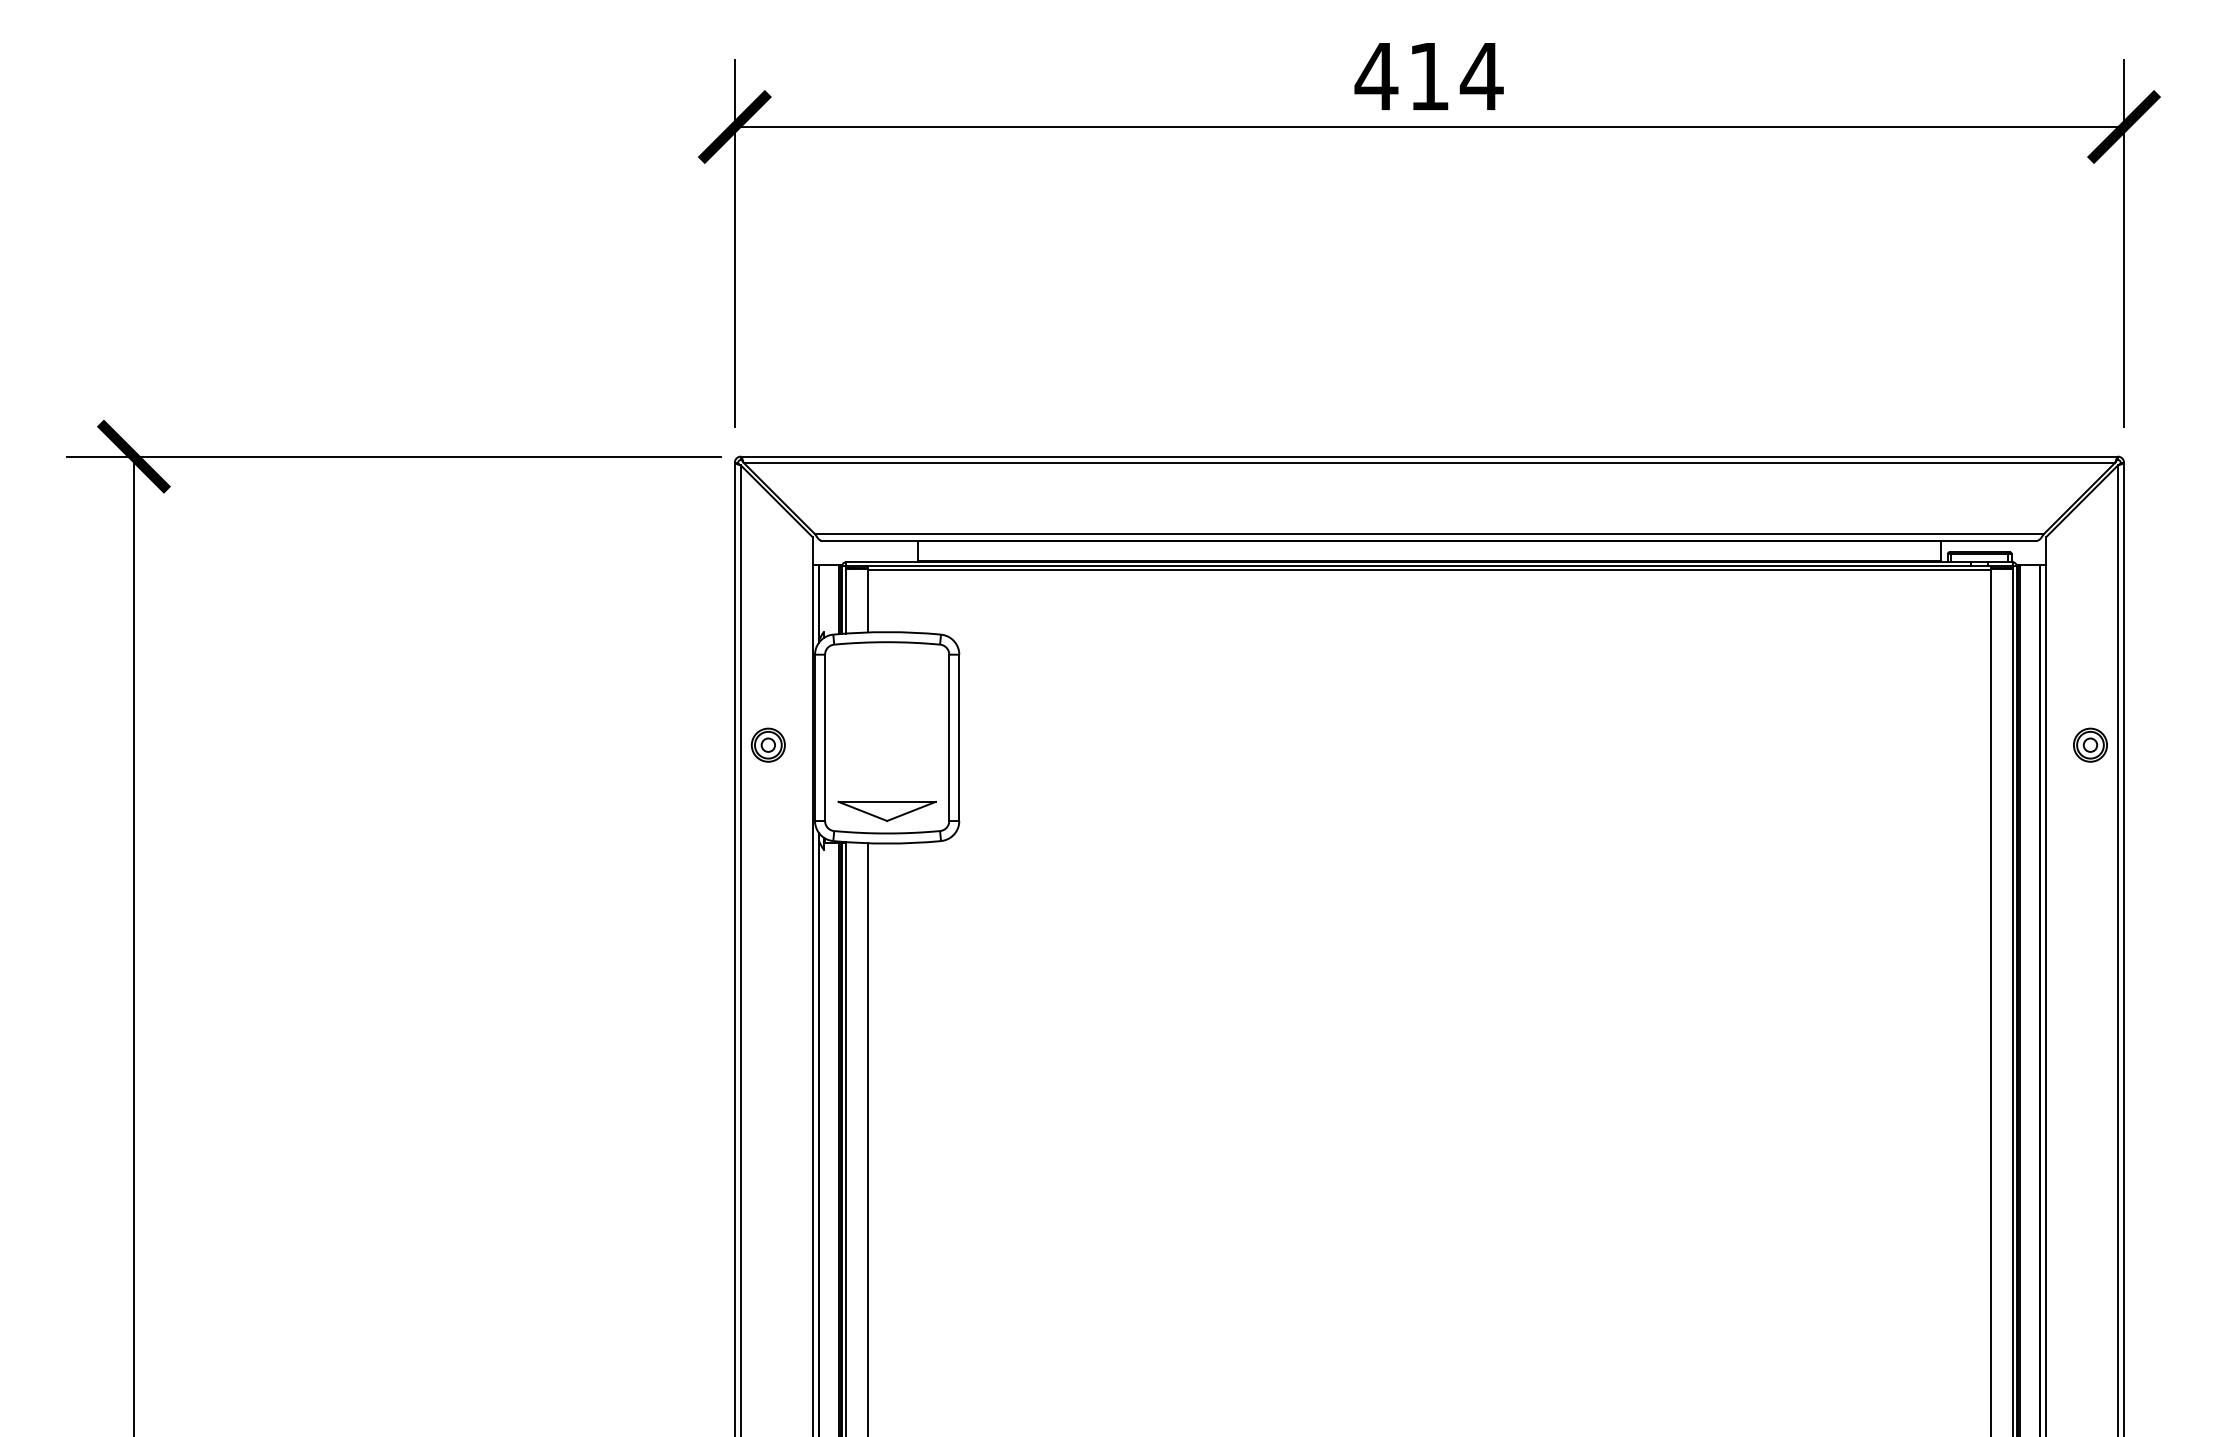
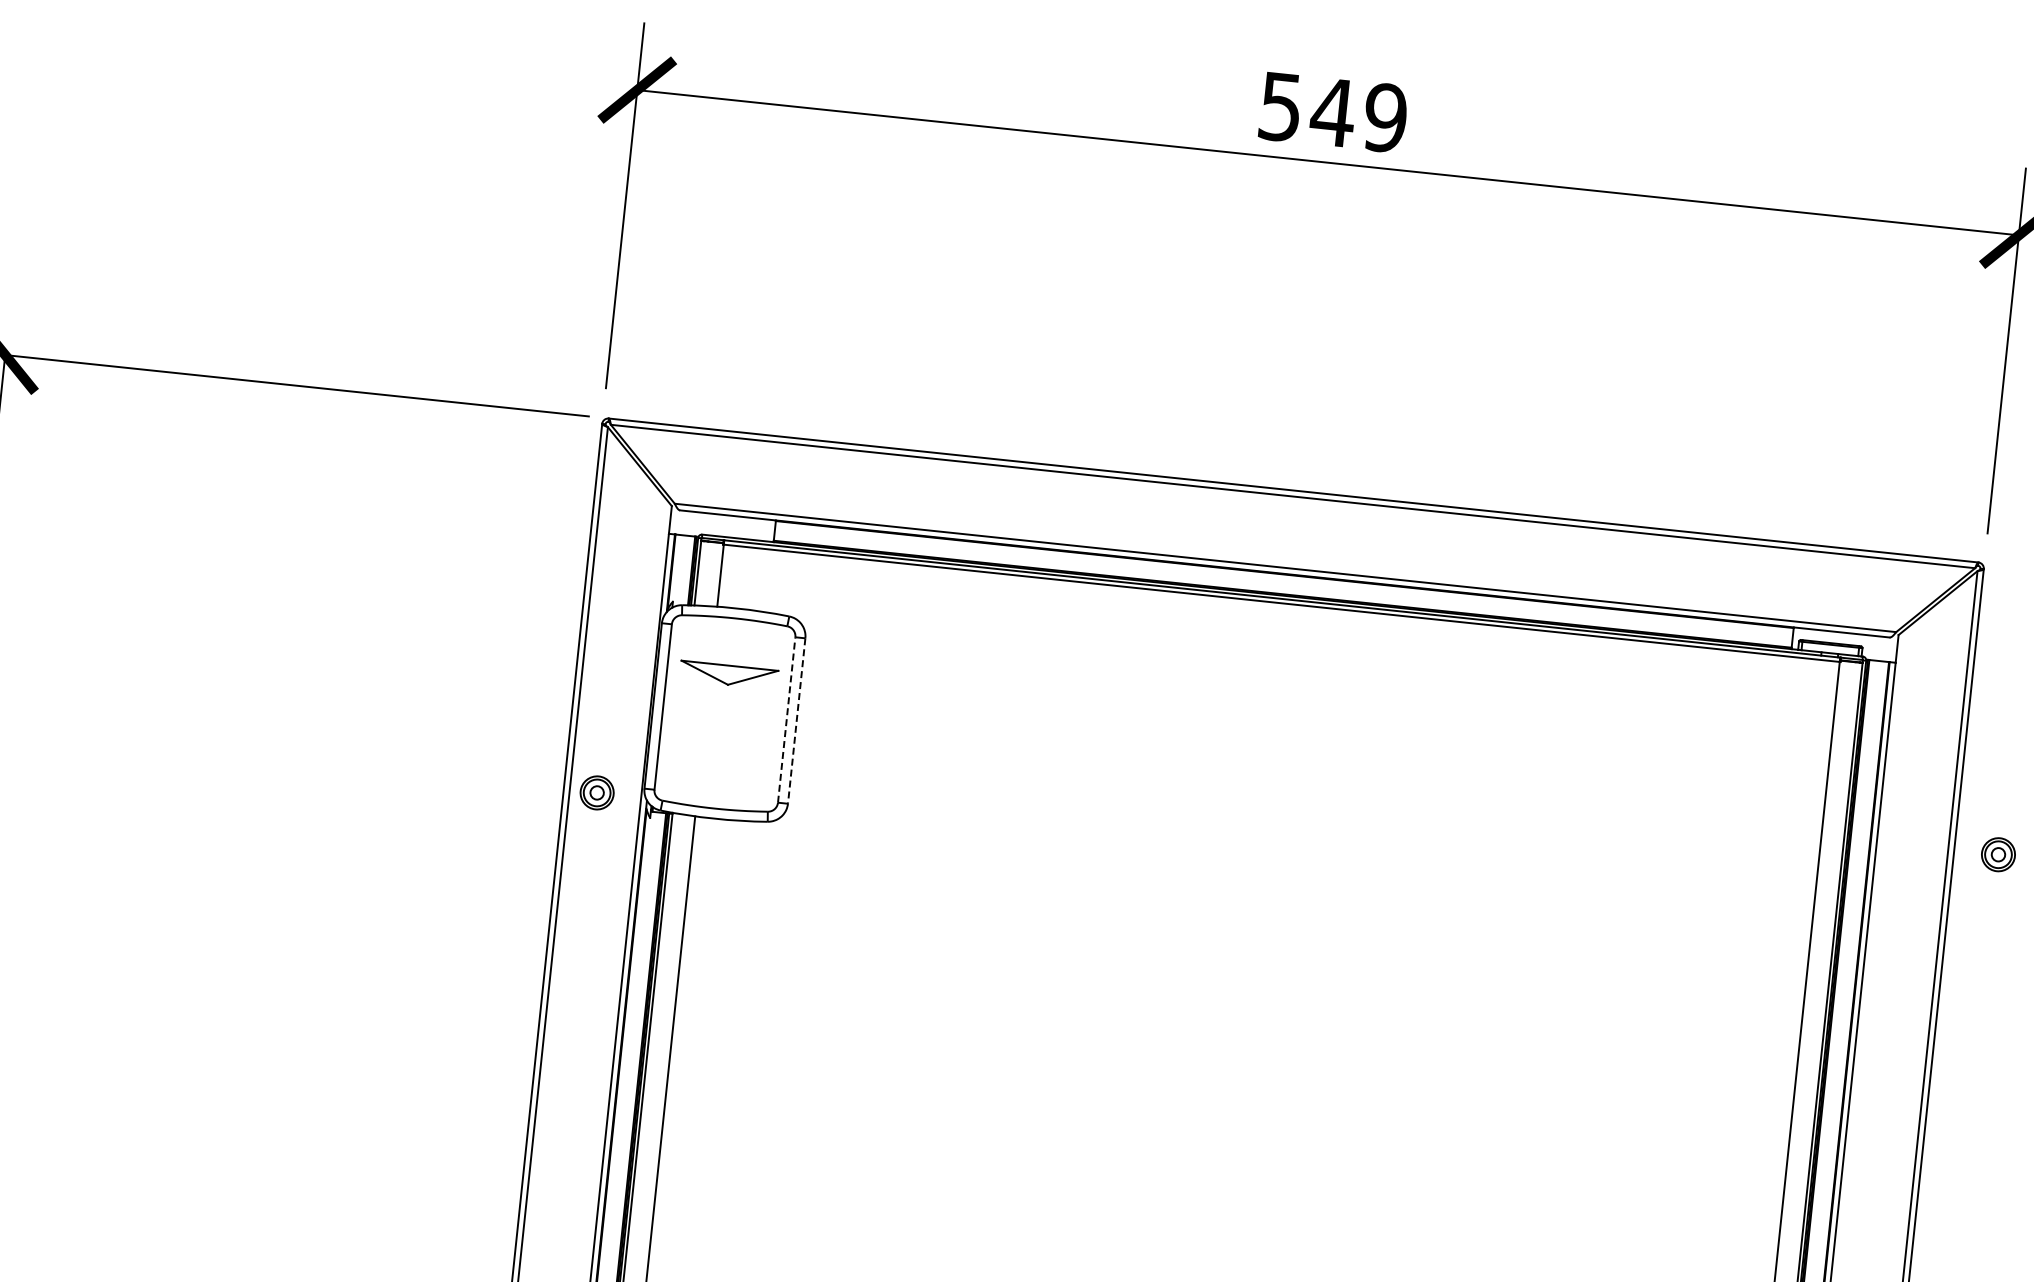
text: (1428, 76) -> (1332, 112), 414 -> 549
line: (949, 737) -> (786, 719), solid -> dashed
line: (959, 738) -> (796, 721), solid -> dashed
part: (767, 744) -> (596, 792), moved
part: (2090, 744) -> (1998, 854), moved
part: (886, 810) -> (728, 674), moved

